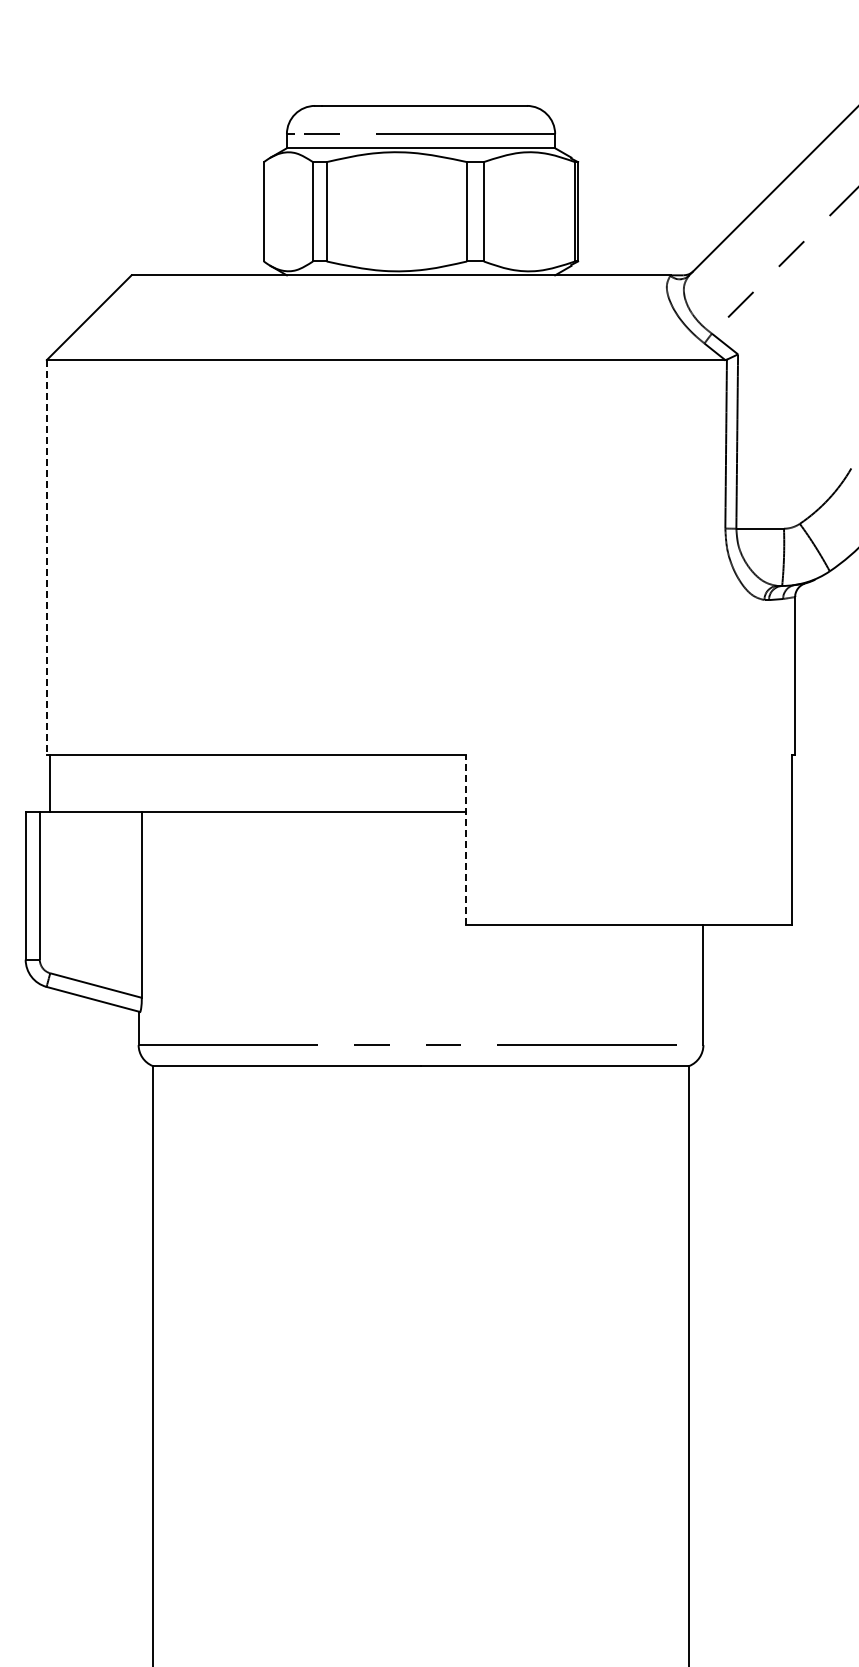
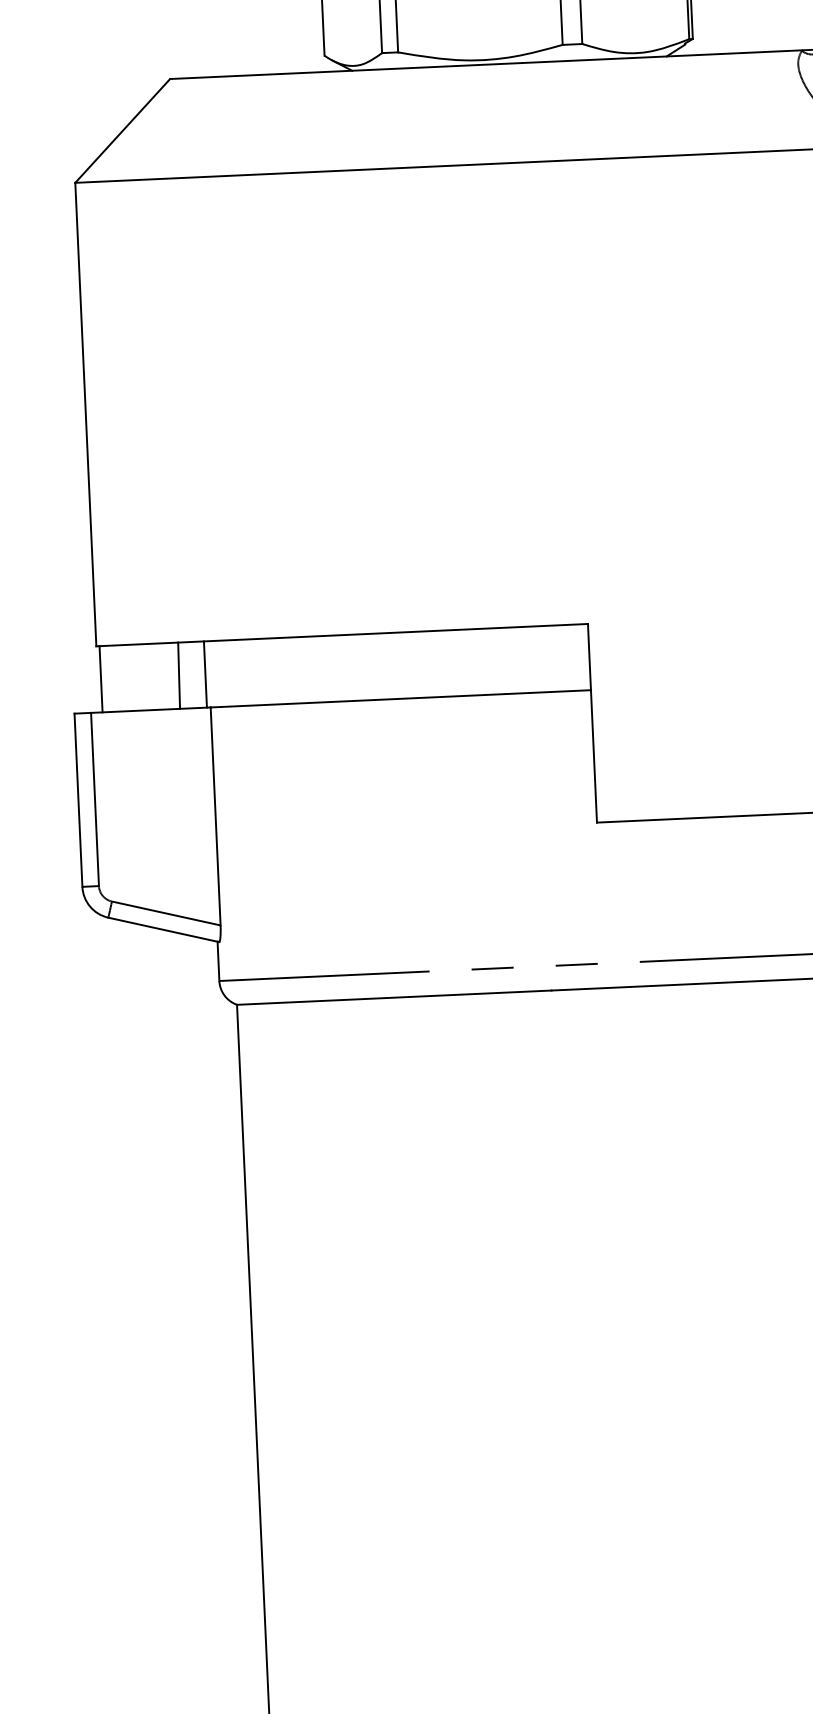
line: (46, 557) -> (85, 414), dashed -> solid
line: (115, 783) -> (178, 675), added
line: (138, 783) -> (205, 674), added
line: (466, 840) -> (592, 723), dashed -> solid

